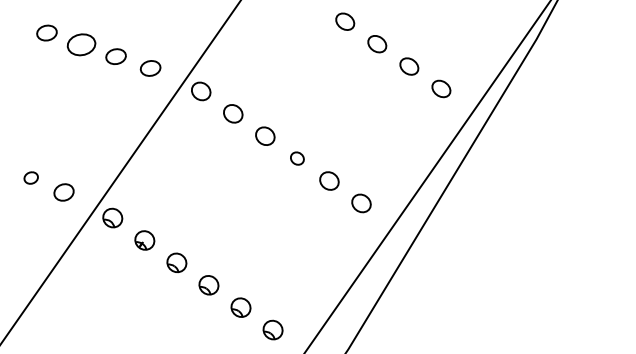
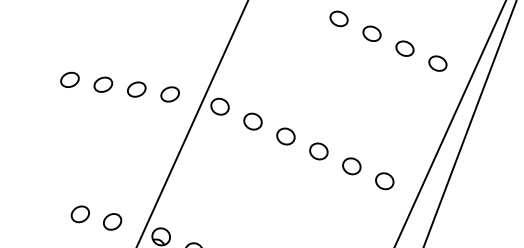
part: (81, 44) -> (103, 84), size x0.71
part: (297, 158) -> (318, 151), size x1.43
part: (30, 177) -> (79, 213), size x1.43

